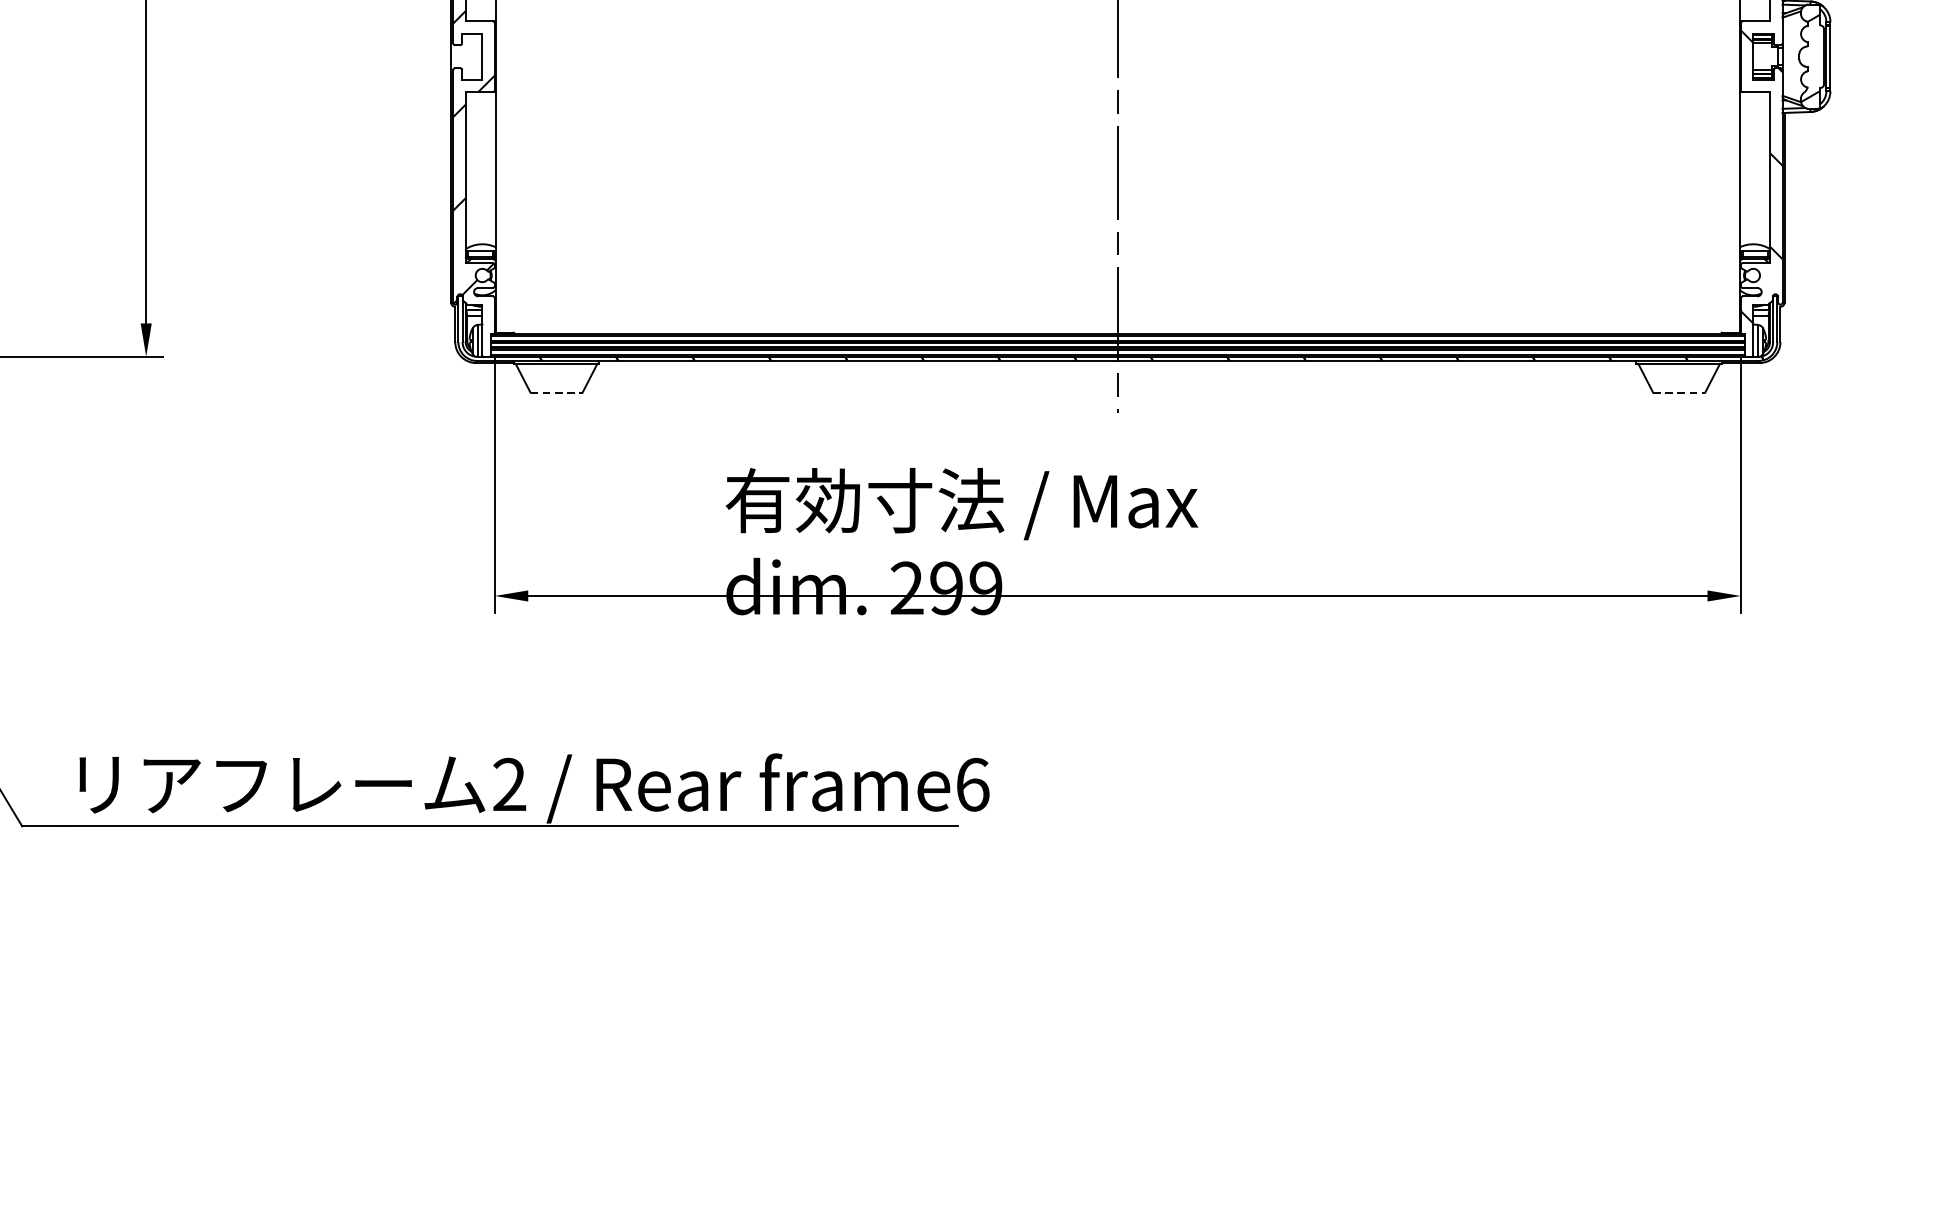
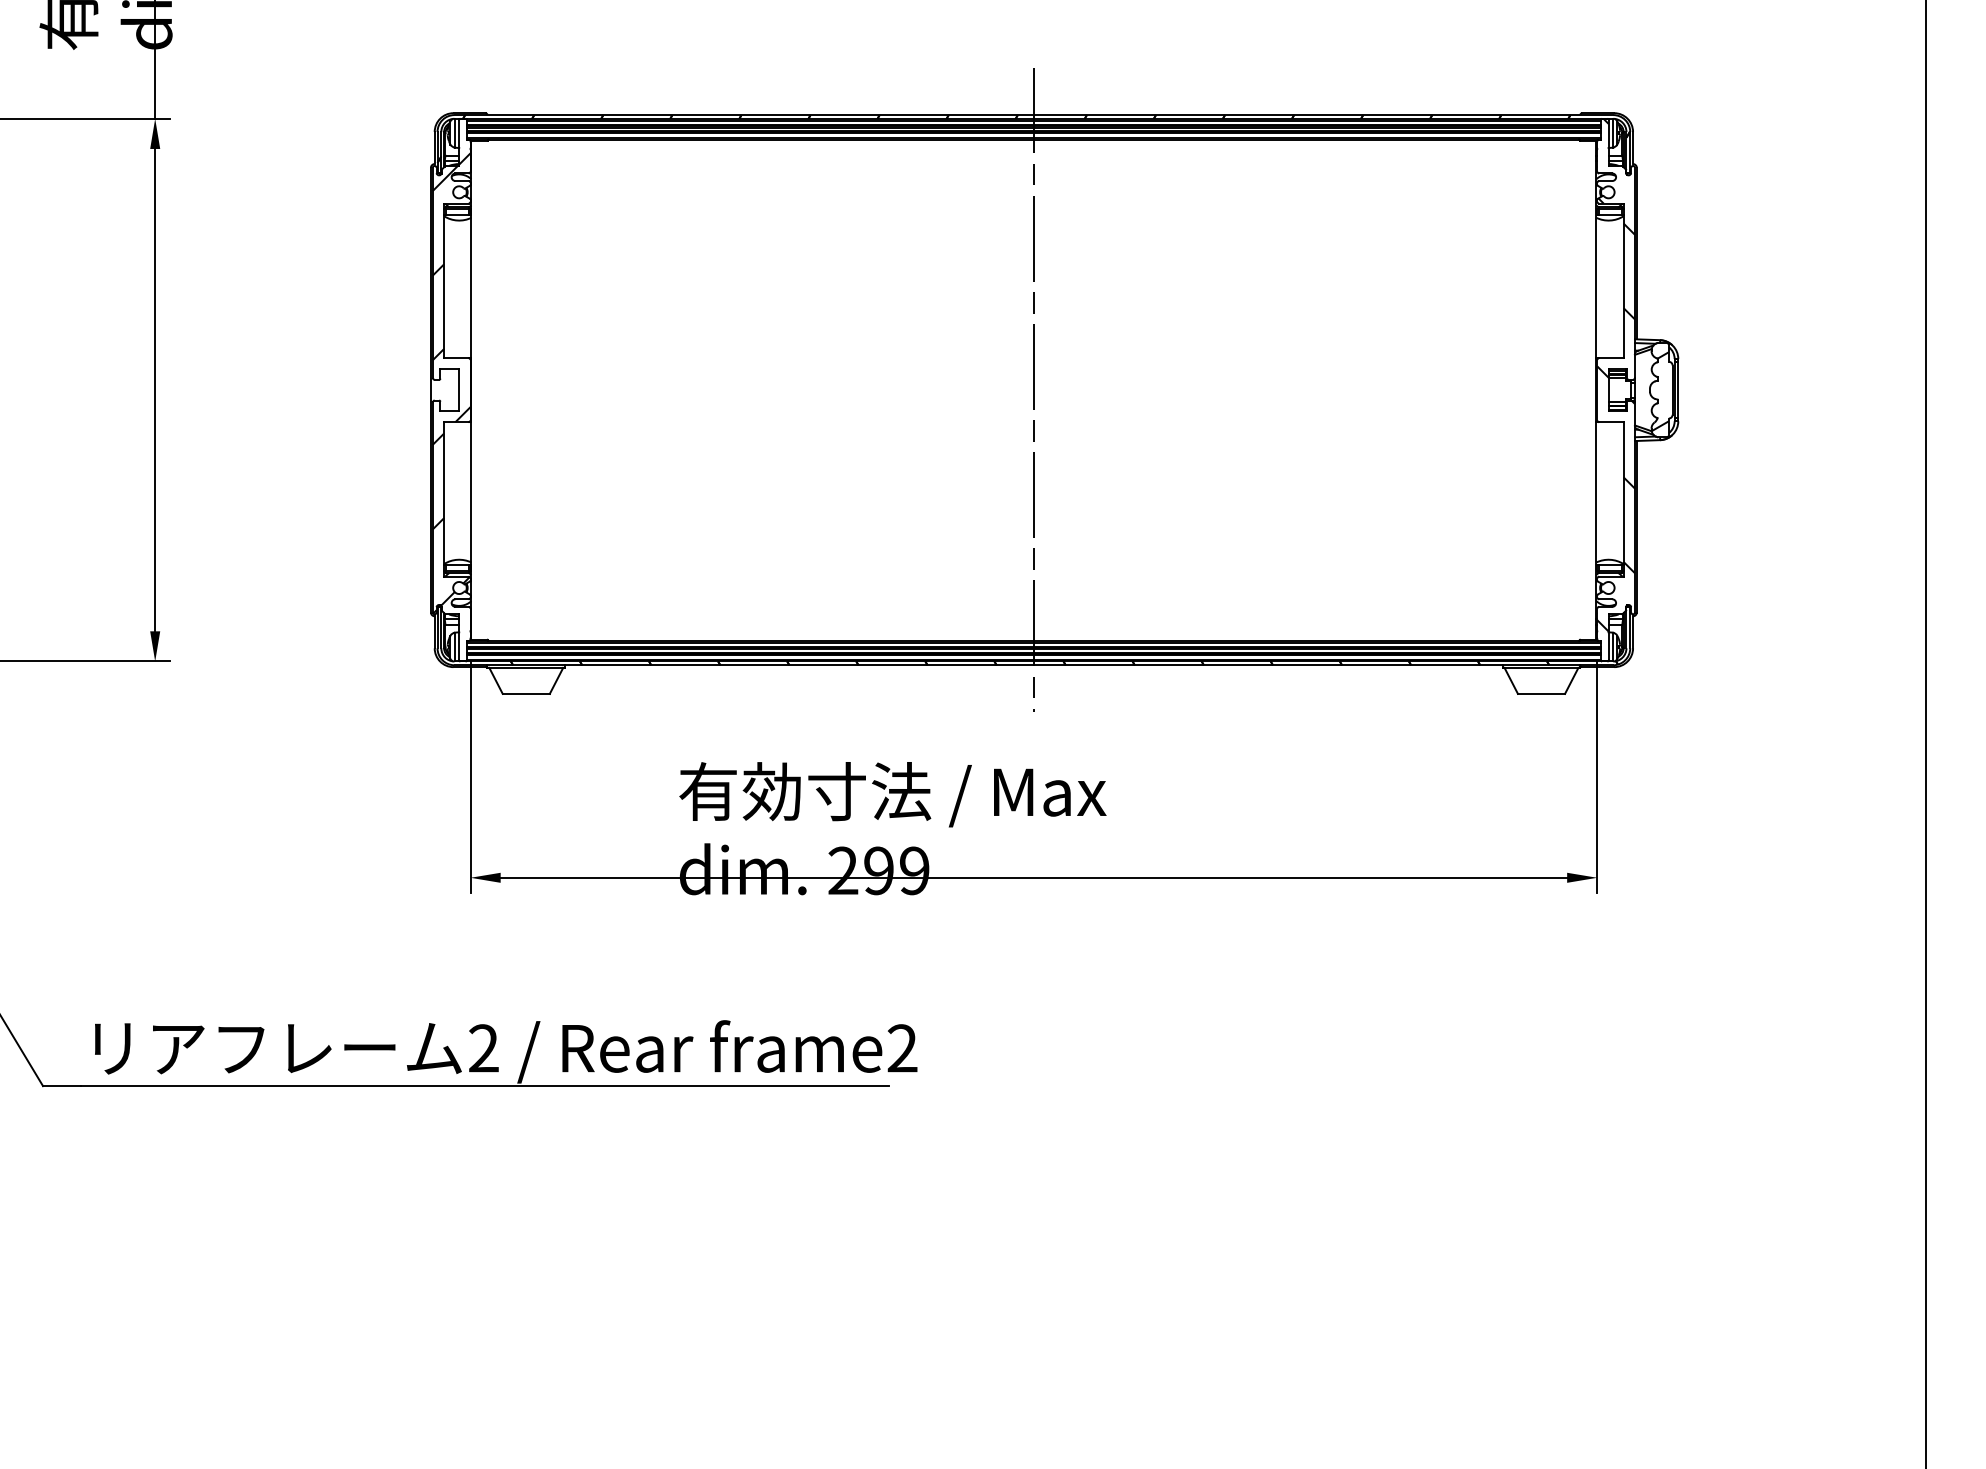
line: (556, 392) -> (526, 693), dashed -> solid
line: (1679, 392) -> (1541, 693), dashed -> solid
text: (972, 784) -> (902, 1048), frame6 -> frame2

